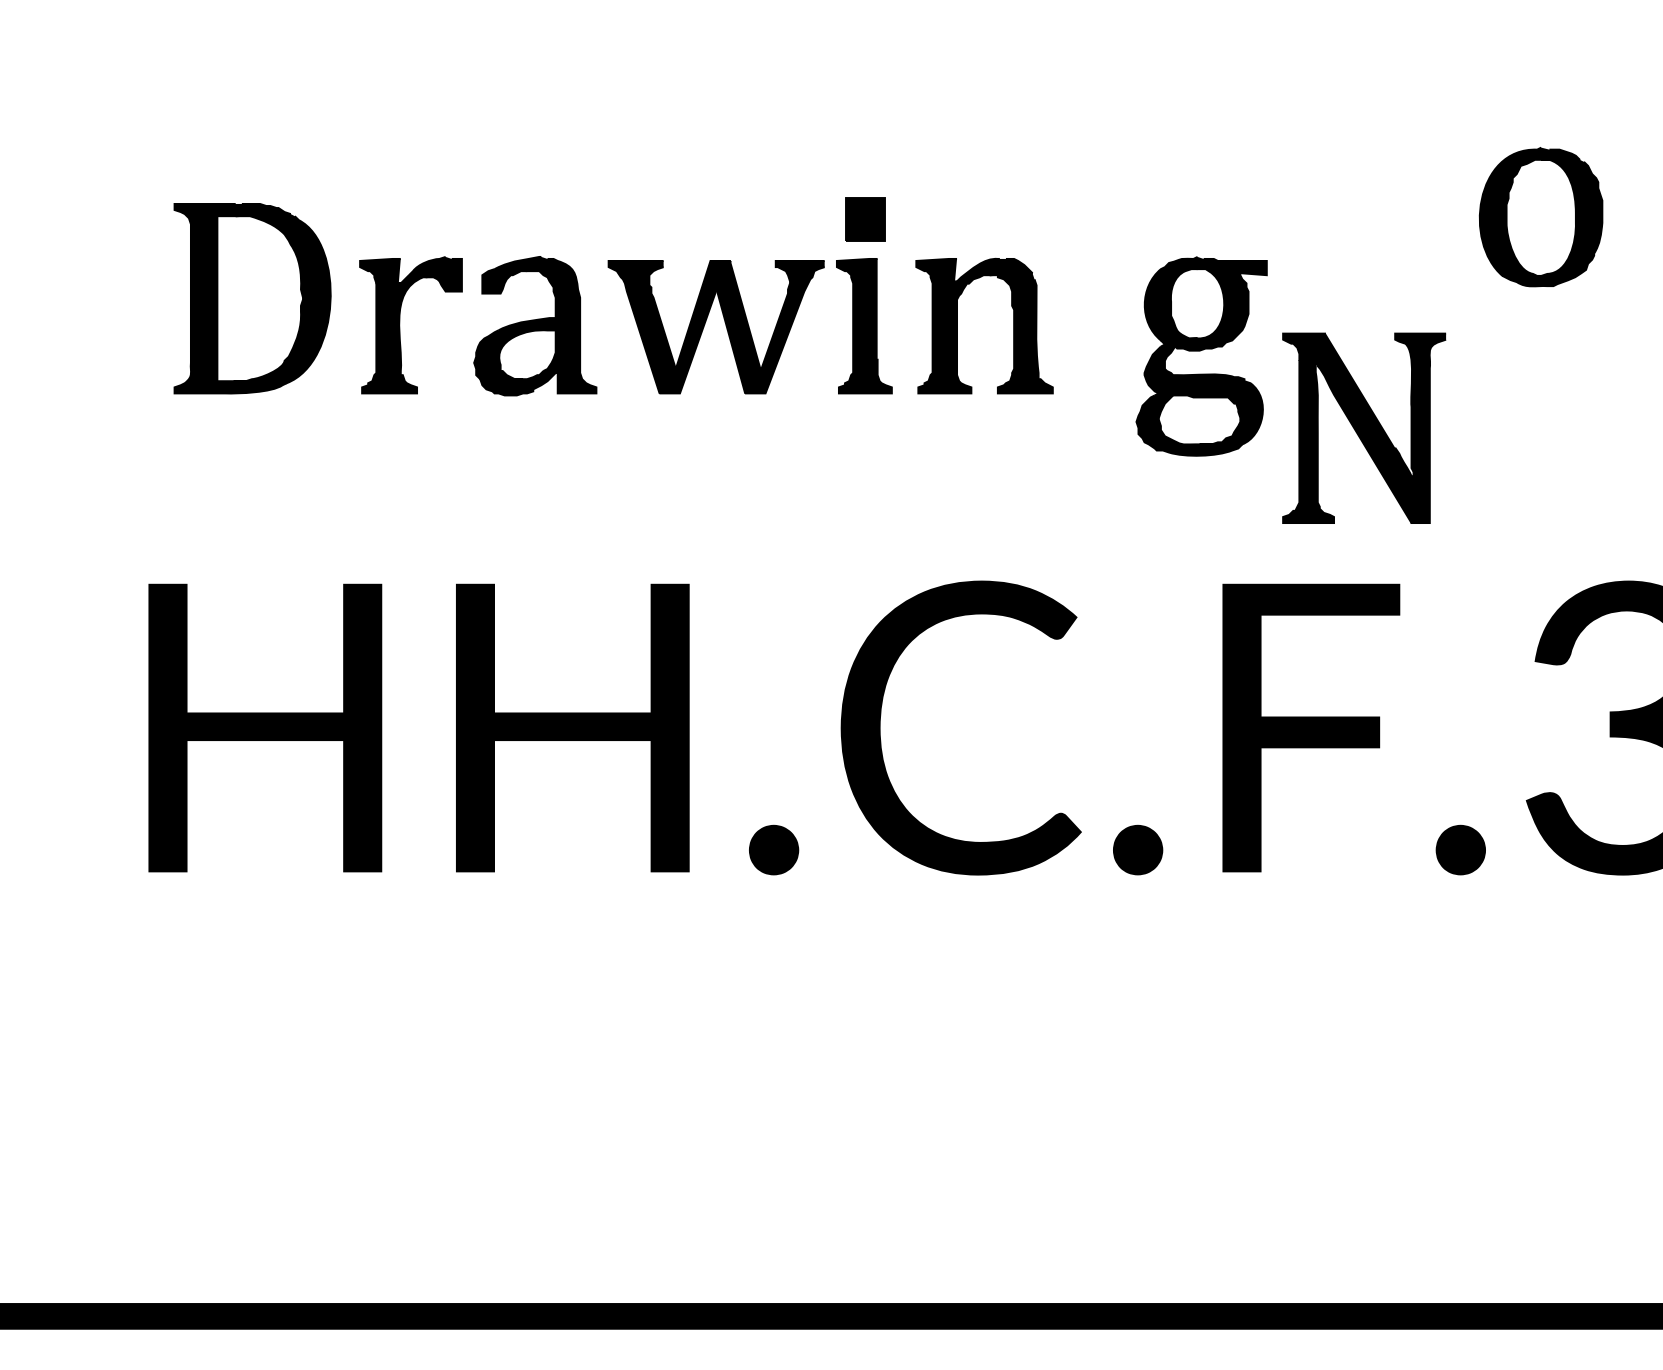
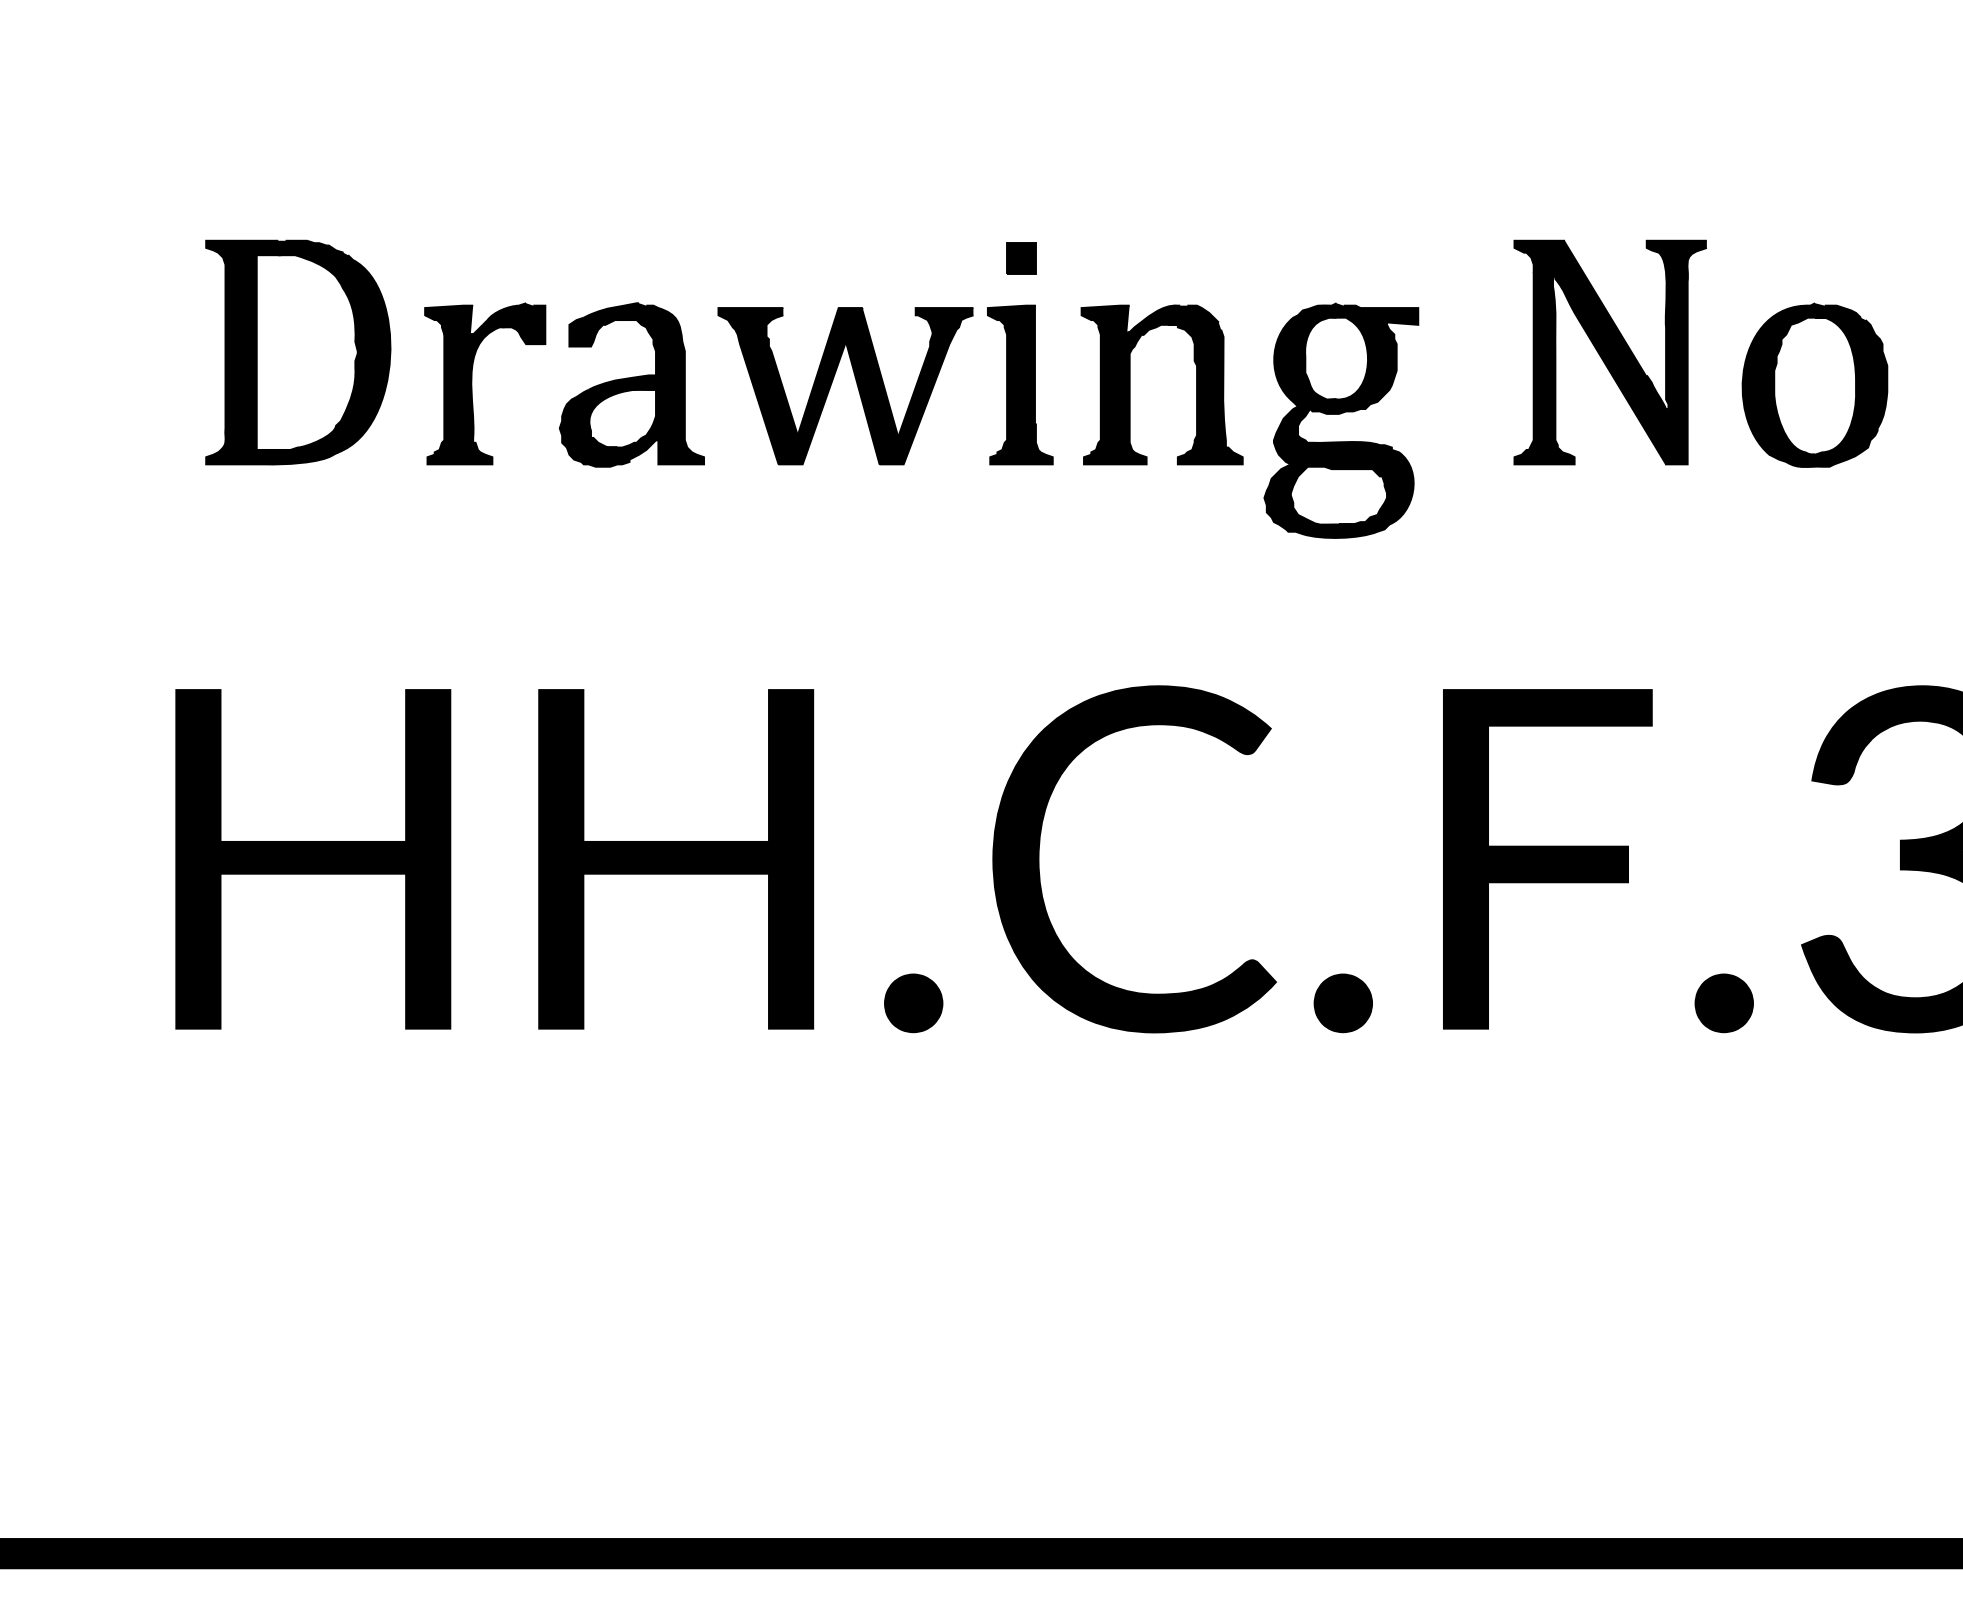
part: (1540, 216) -> (1814, 384), moved
part: (865, 218) -> (1021, 258), size x0.62
part: (1200, 351) -> (1340, 414), moved
part: (1363, 428) -> (1609, 352), moved

